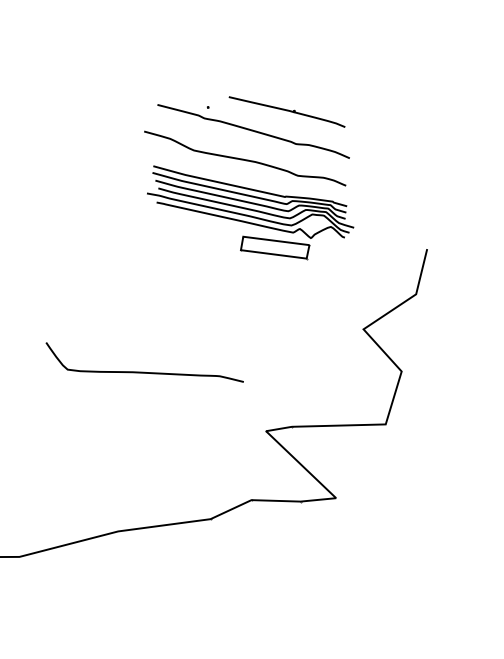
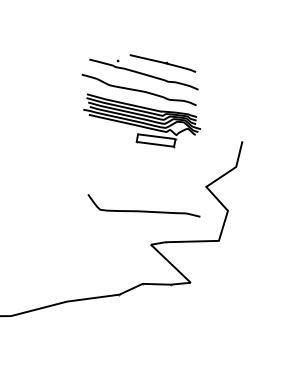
curve: (143, 370) -> (143, 210), moved

